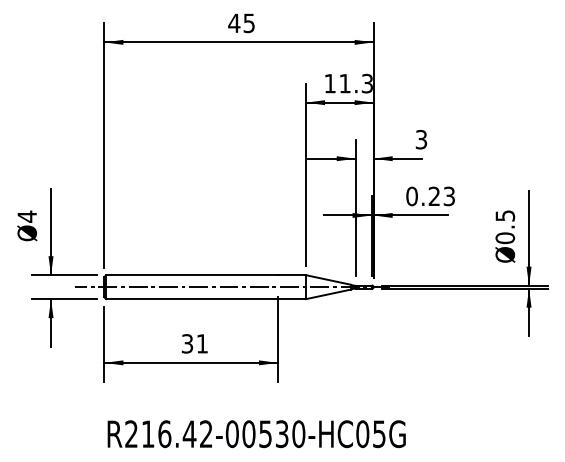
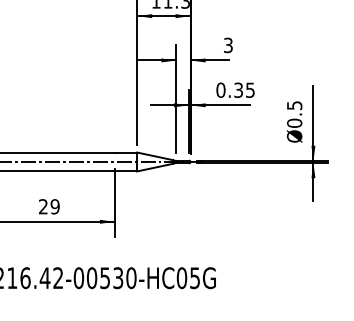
text: (441, 196) -> (244, 90), 0.23 -> 0.35
text: (195, 343) -> (49, 206), 31 -> 29

